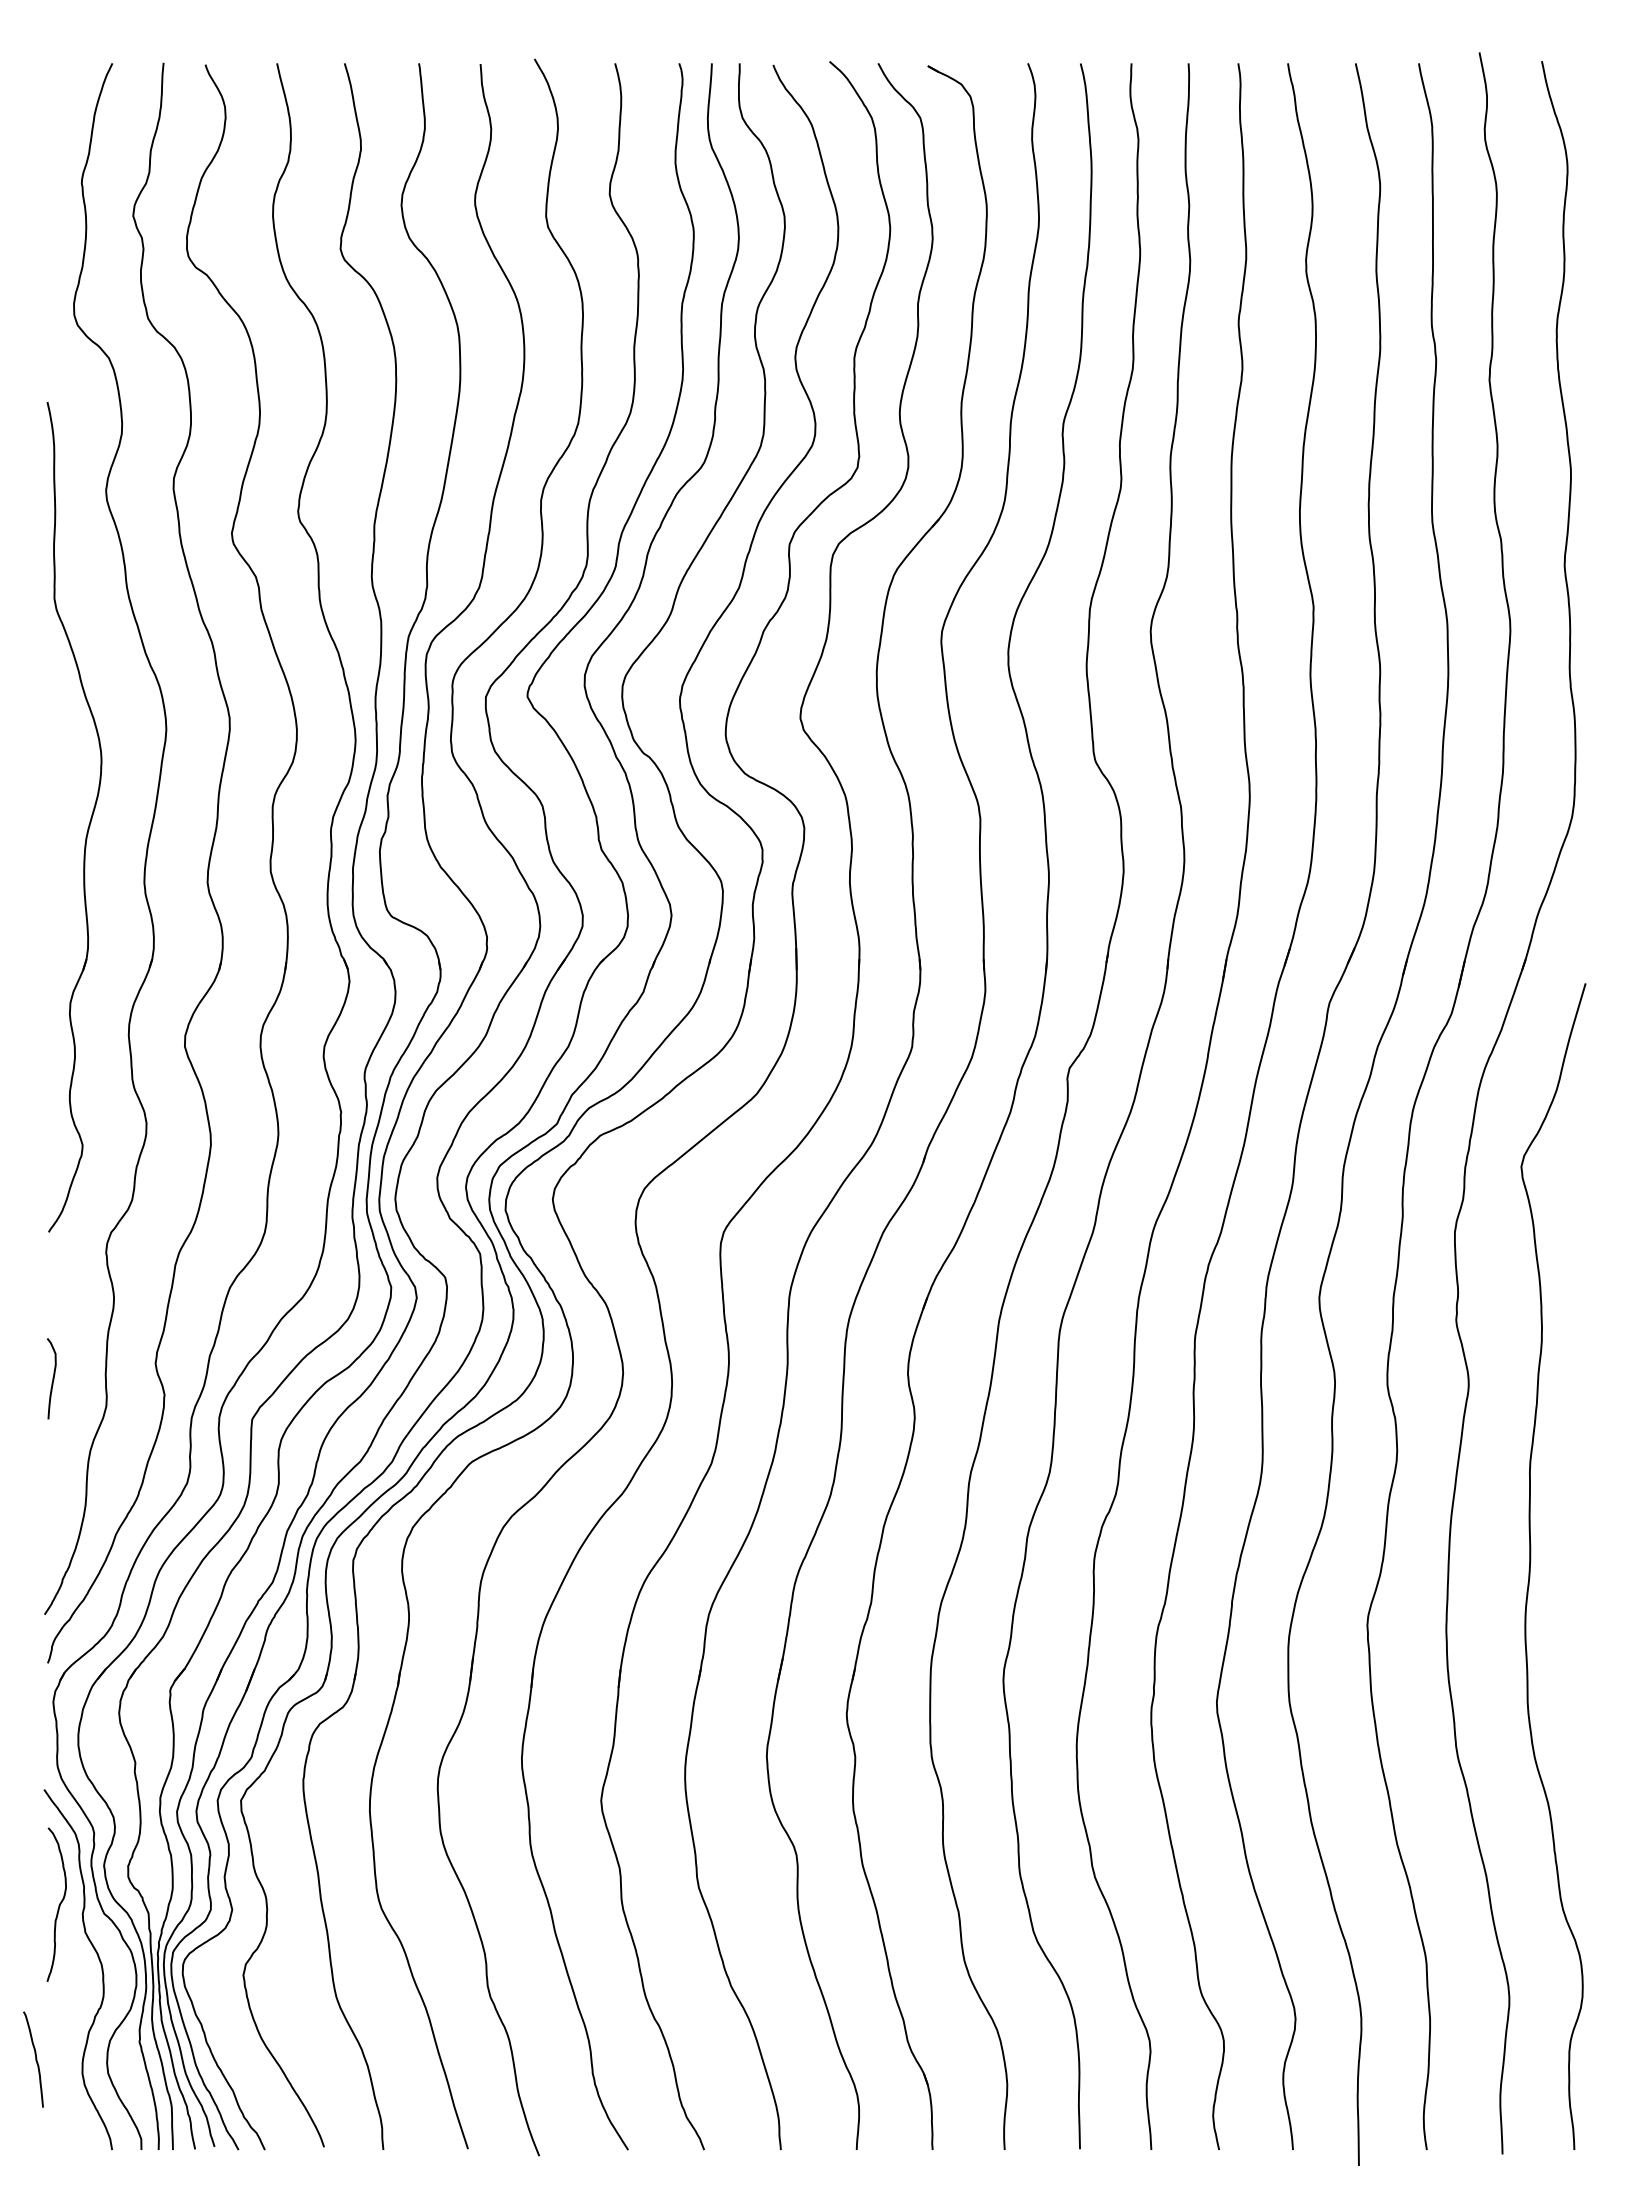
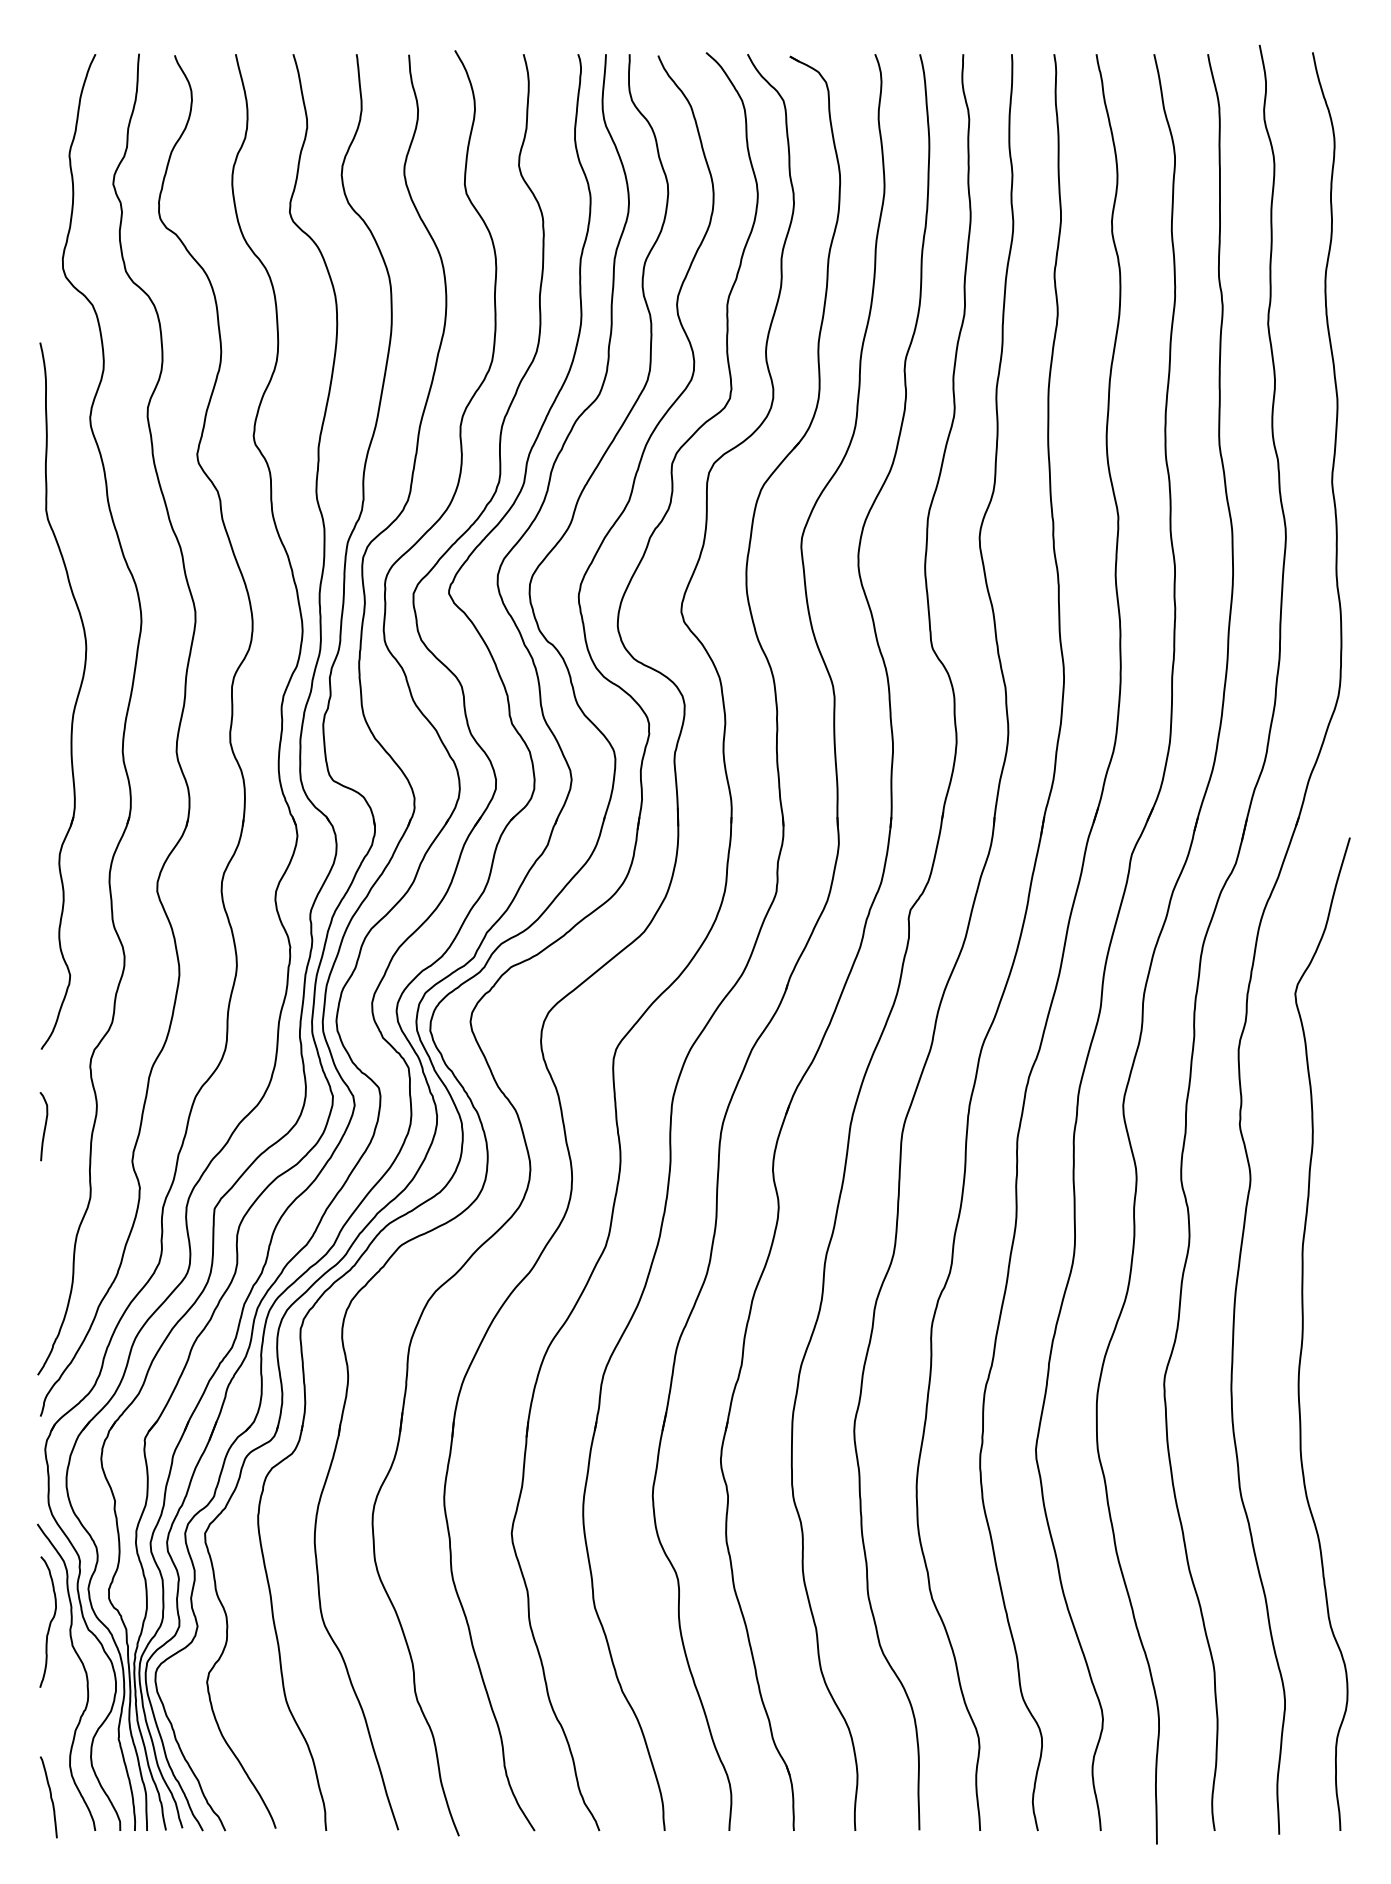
curve: (52, 1378) -> (44, 1126), moved
curve: (35, 2059) -> (50, 1797), moved

